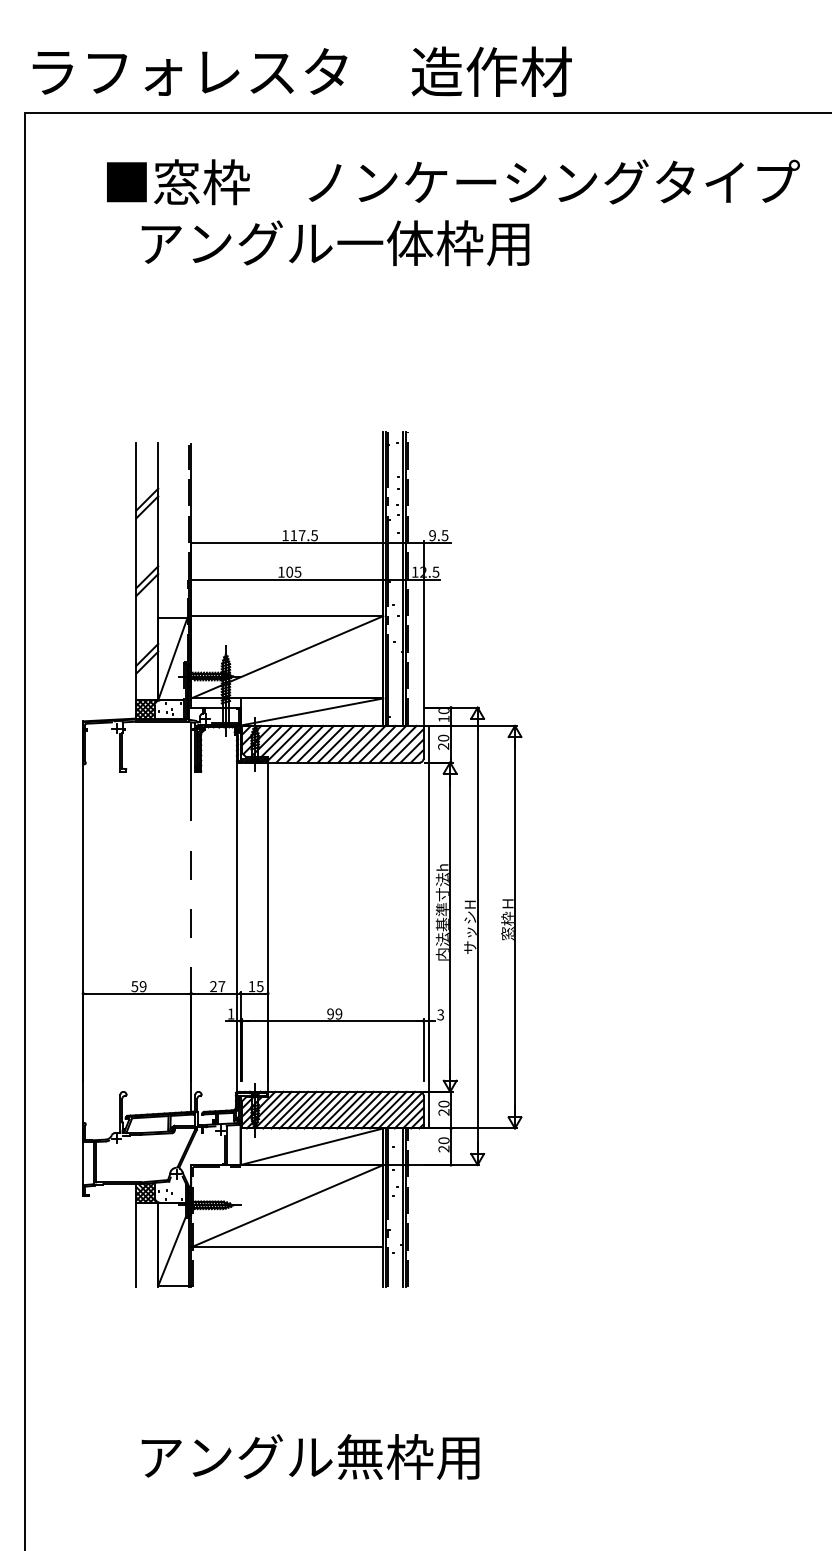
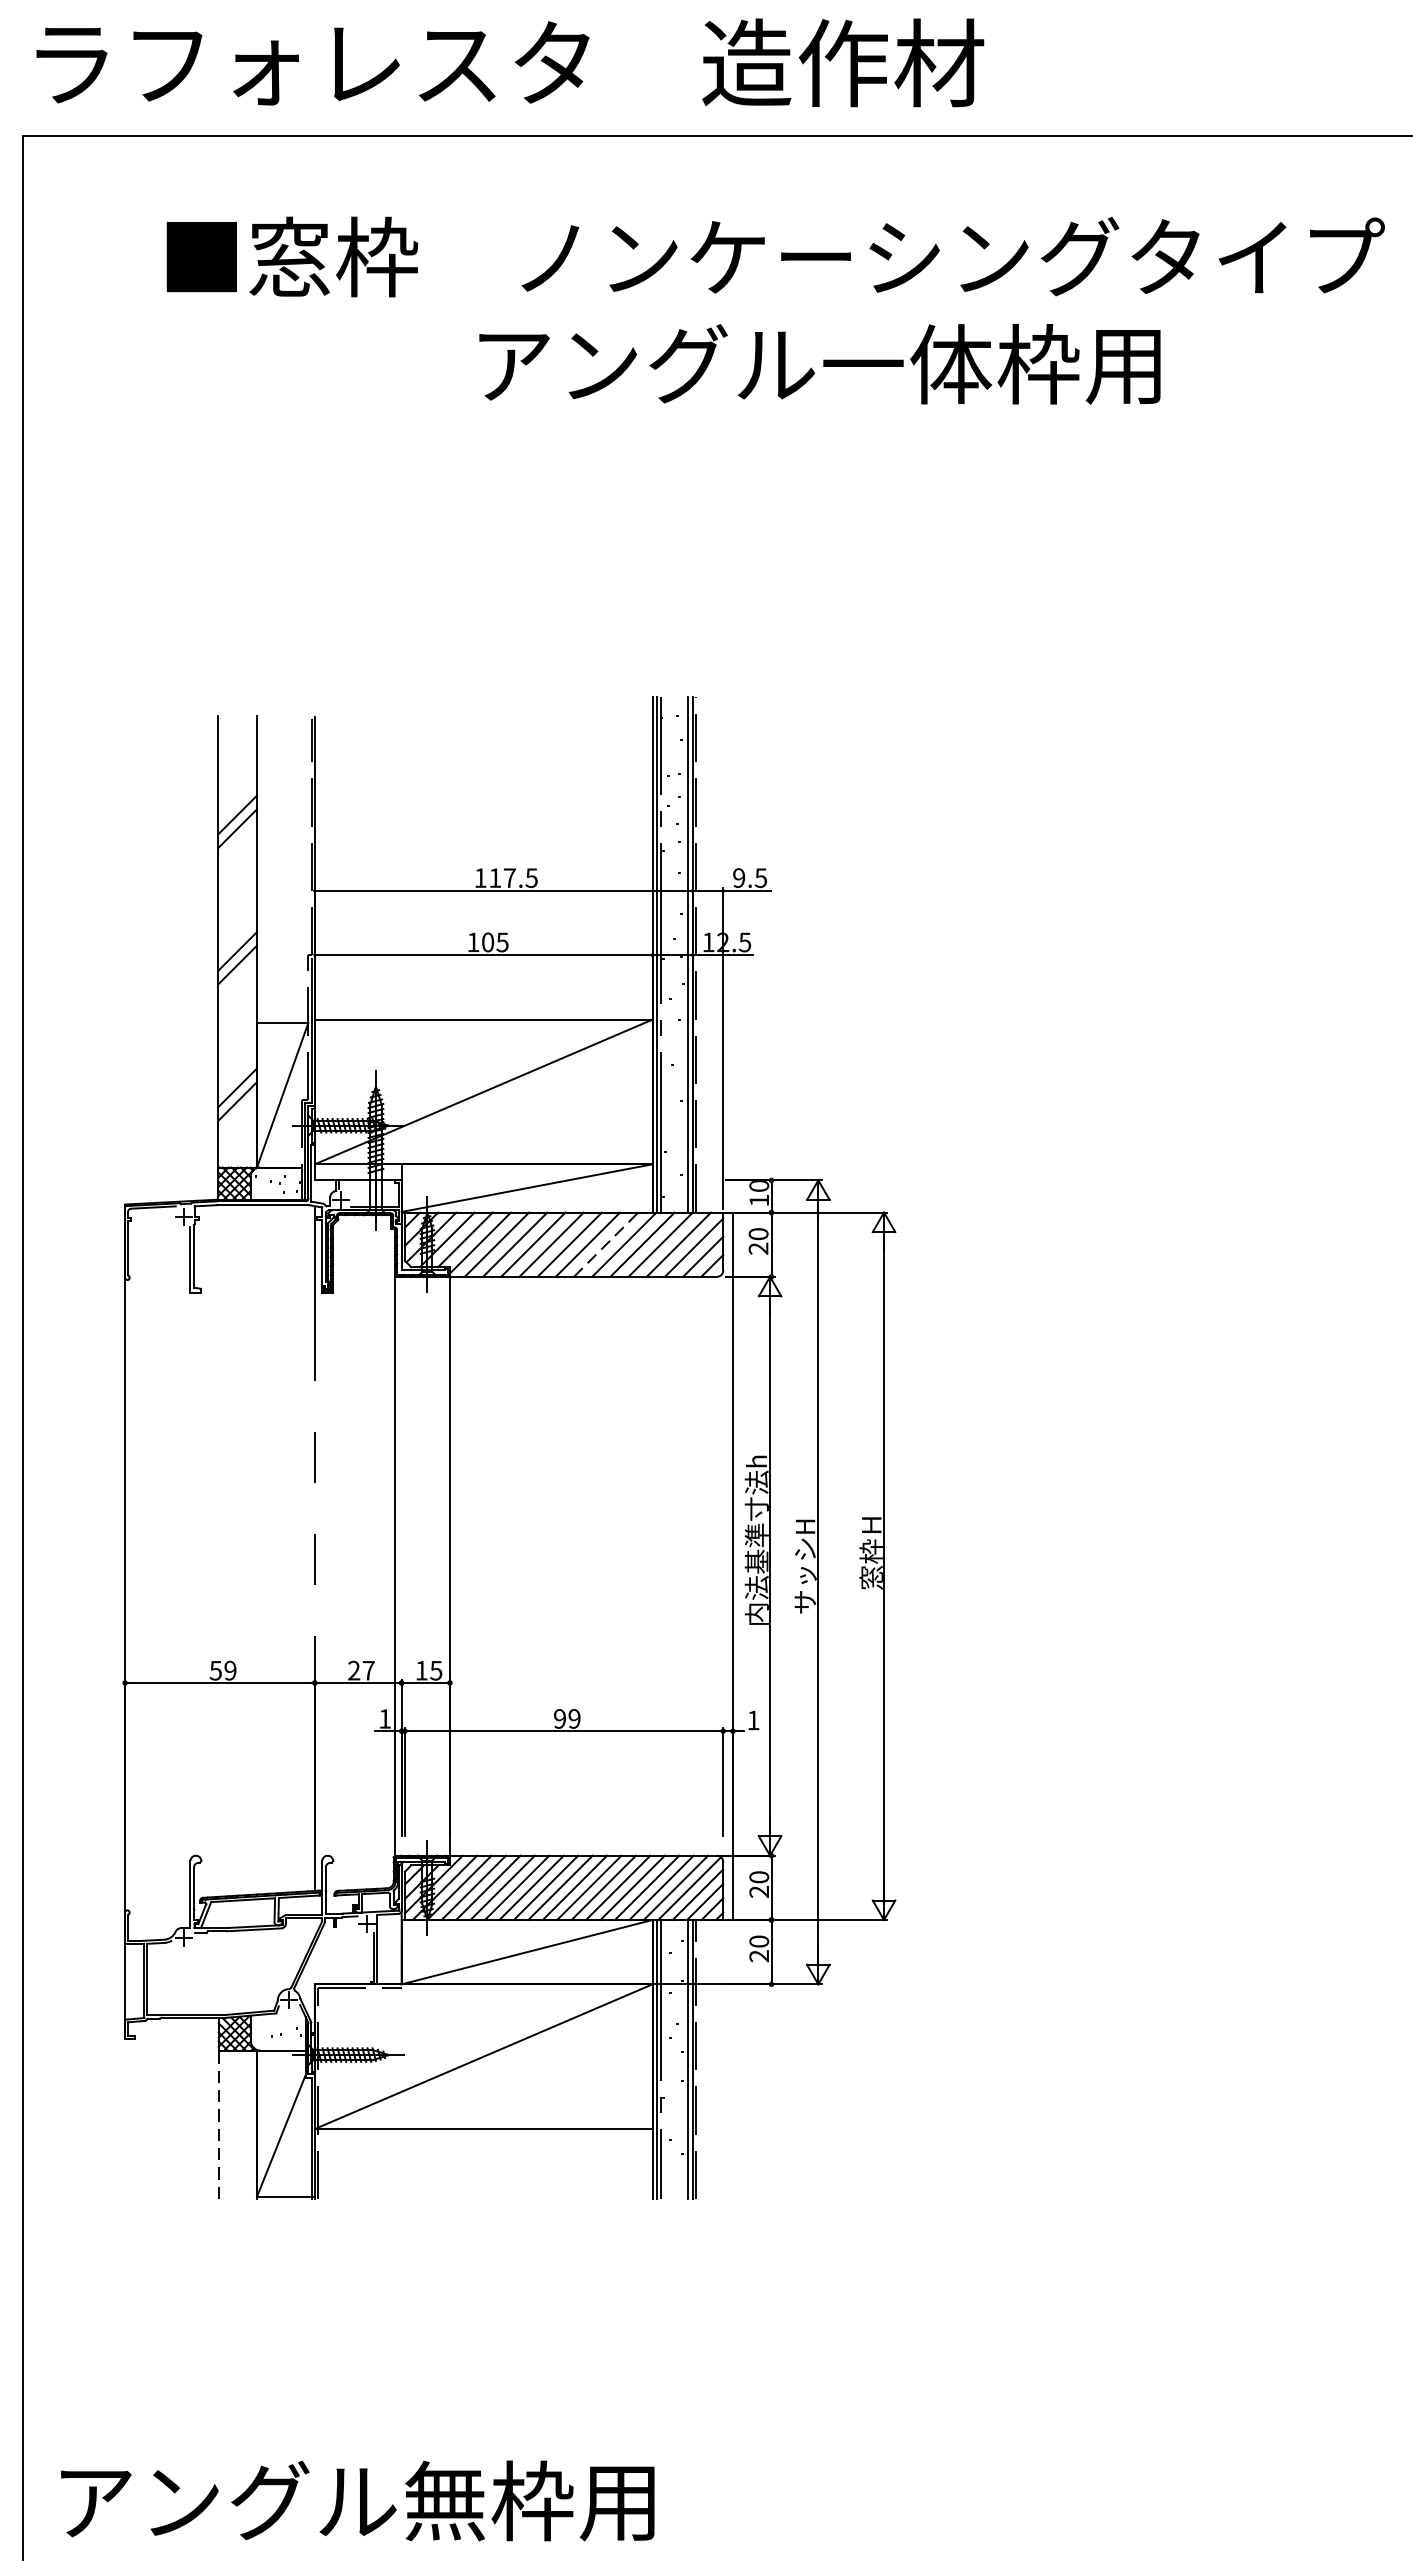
text: (335, 243) -> (819, 364), moved
line: (356, 744) -> (605, 1245), solid -> dashed
text: (440, 1014) -> (753, 1719), 3 -> 1
line: (136, 1244) -> (218, 2123), solid -> dashed
text: (310, 1456) -> (357, 2500), moved

